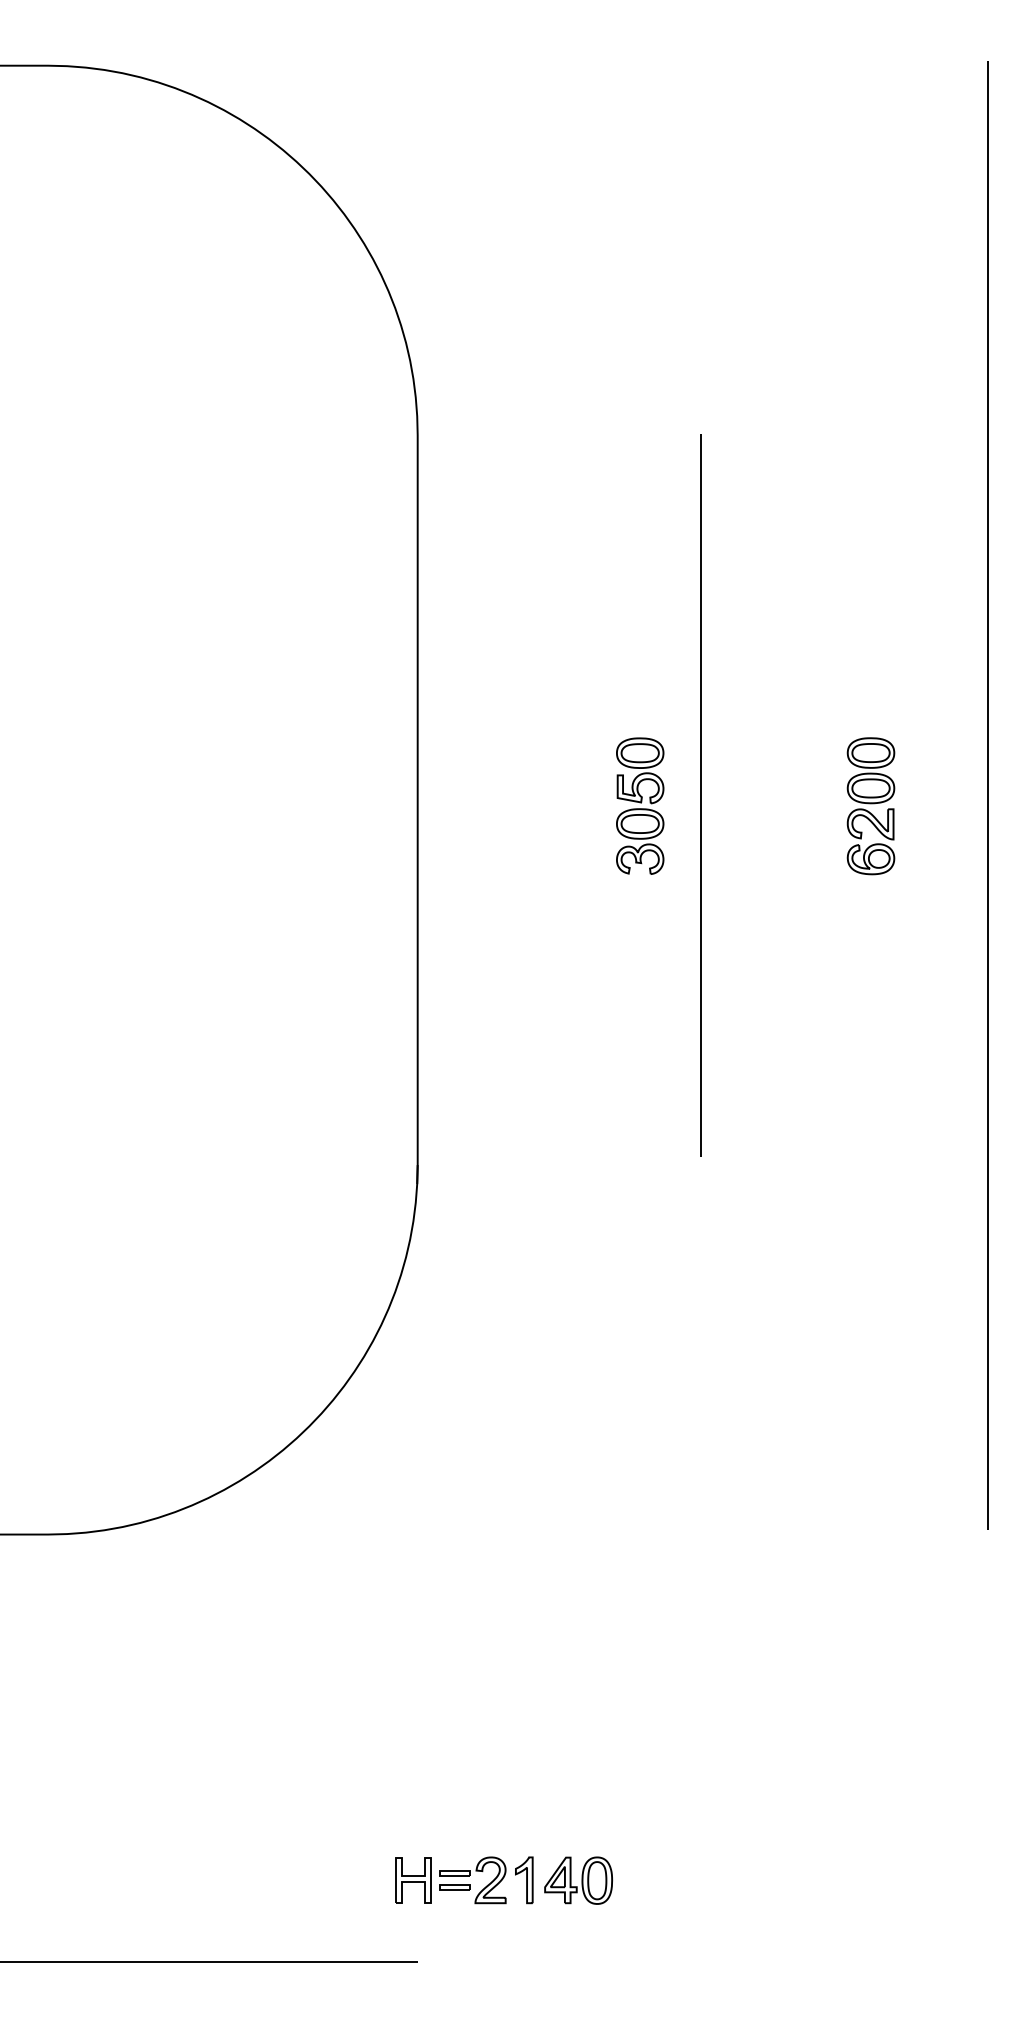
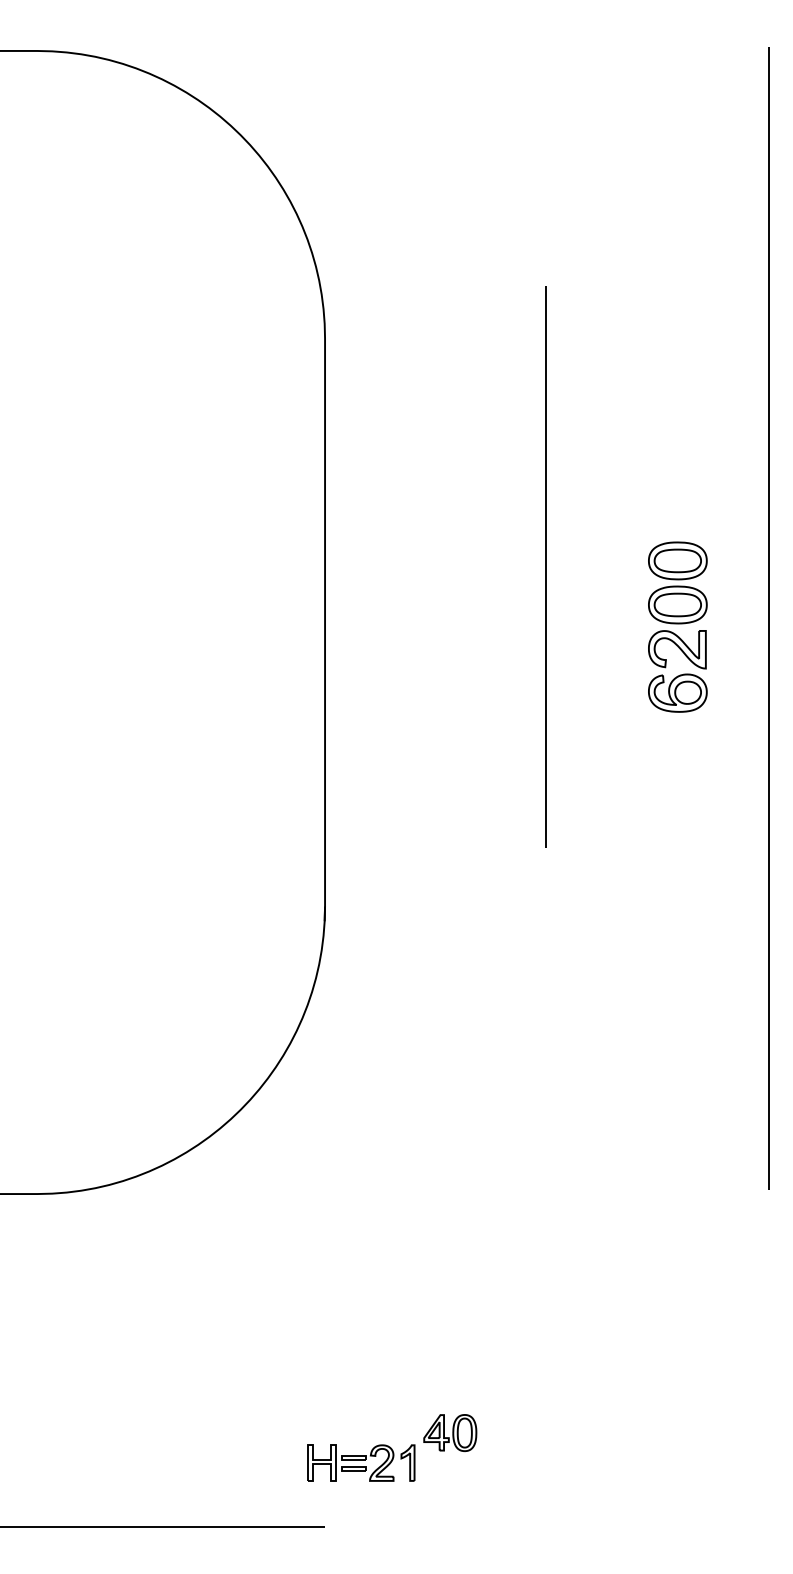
line: (700, 795) -> (545, 566), moved
part: (640, 805) -> (498, 626), removed
part: (870, 806) -> (677, 627), size x1.6
part: (578, 1880) -> (450, 1432), moved

